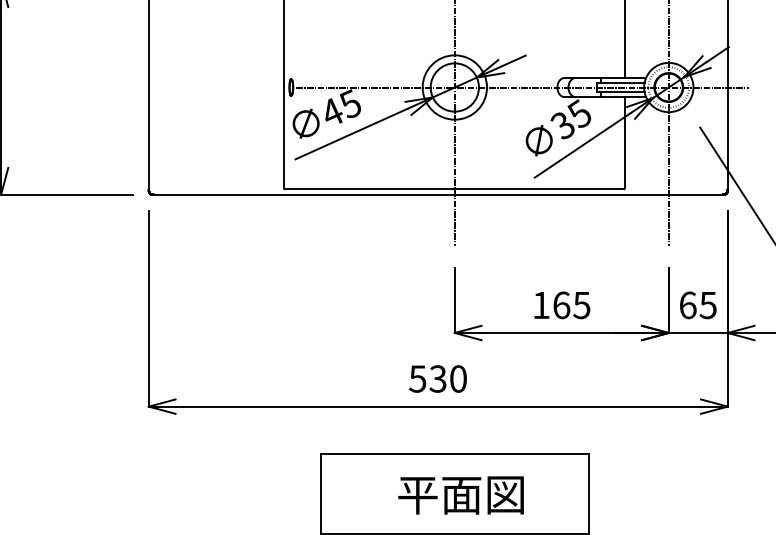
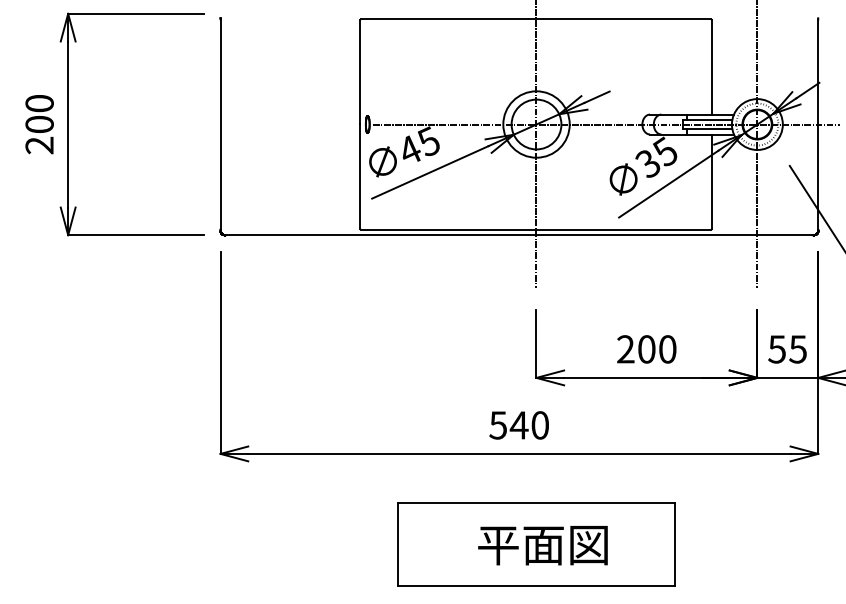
text: (561, 305) -> (646, 349), 165 -> 200
text: (688, 305) -> (777, 349), 65 -> 55
text: (437, 379) -> (518, 425), 530 -> 540

